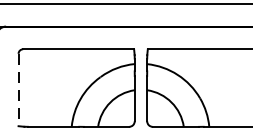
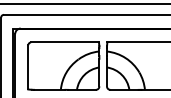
line: (18, 90) -> (28, 67), dashed -> solid

